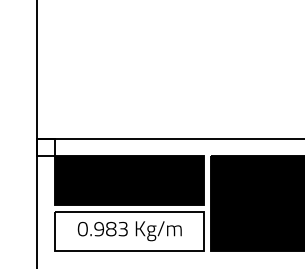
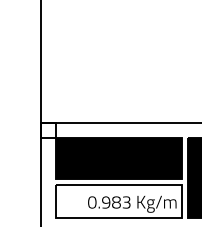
text: (129, 231) -> (132, 204), moved

